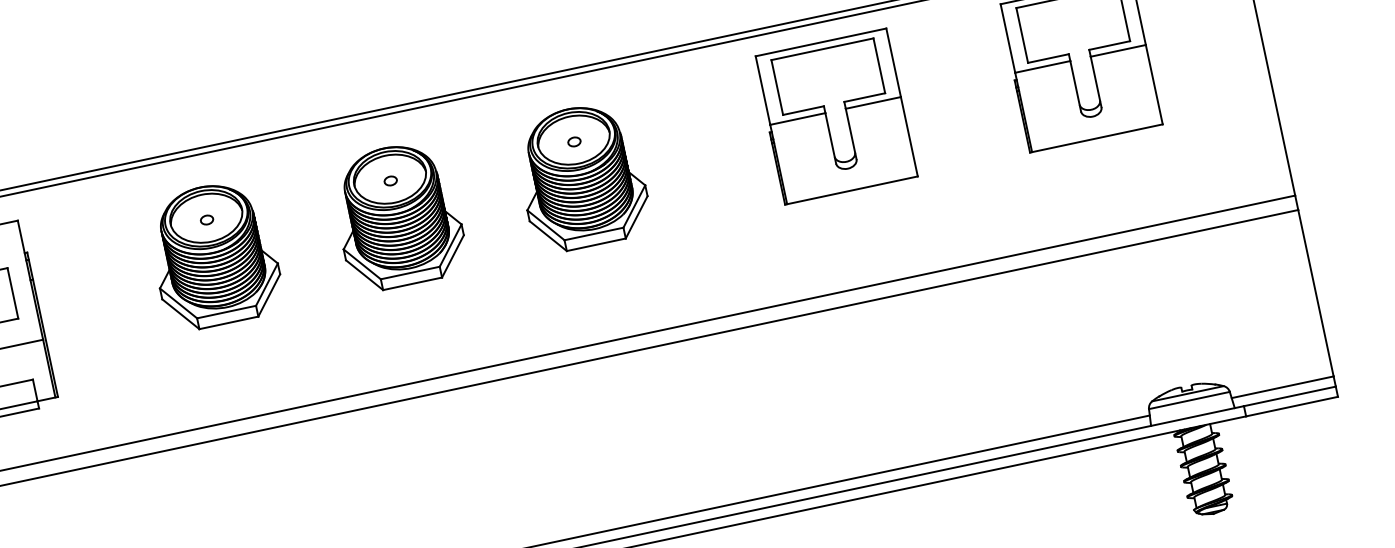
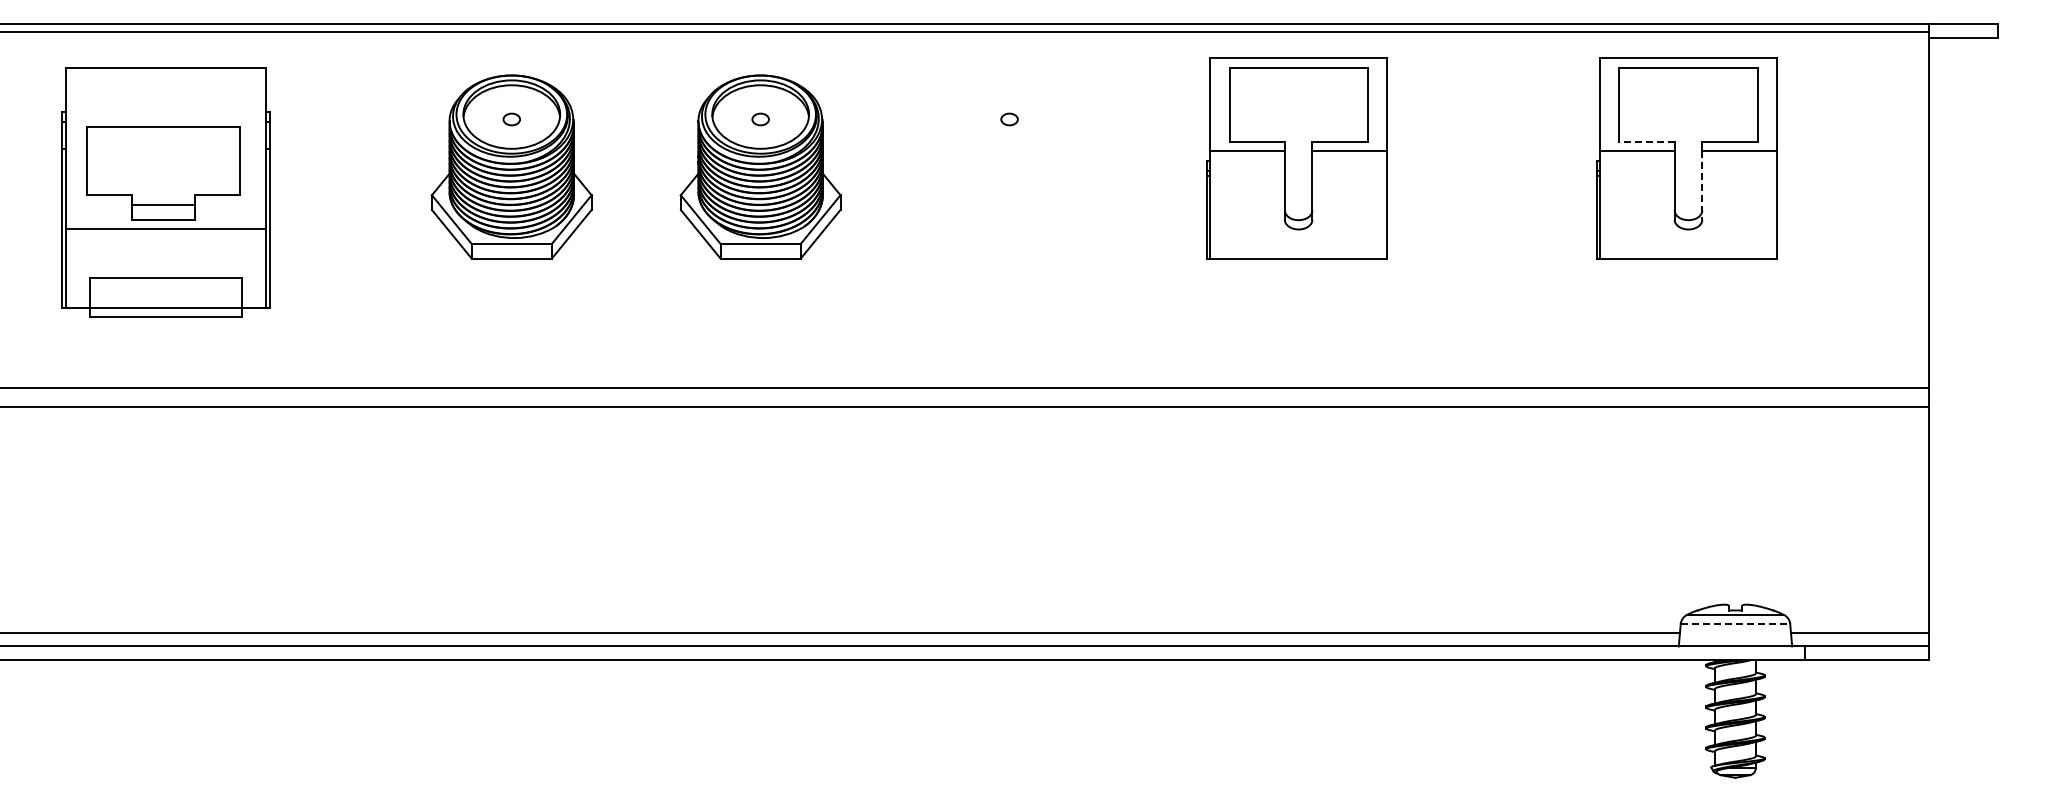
line: (1048, 58) -> (1646, 141), solid -> dashed
line: (1096, 82) -> (1702, 186), solid -> dashed
part: (835, 116) -> (1296, 158), moved
part: (581, 176) -> (1009, 166), removed
line: (1189, 400) -> (1735, 624), solid -> dashed

